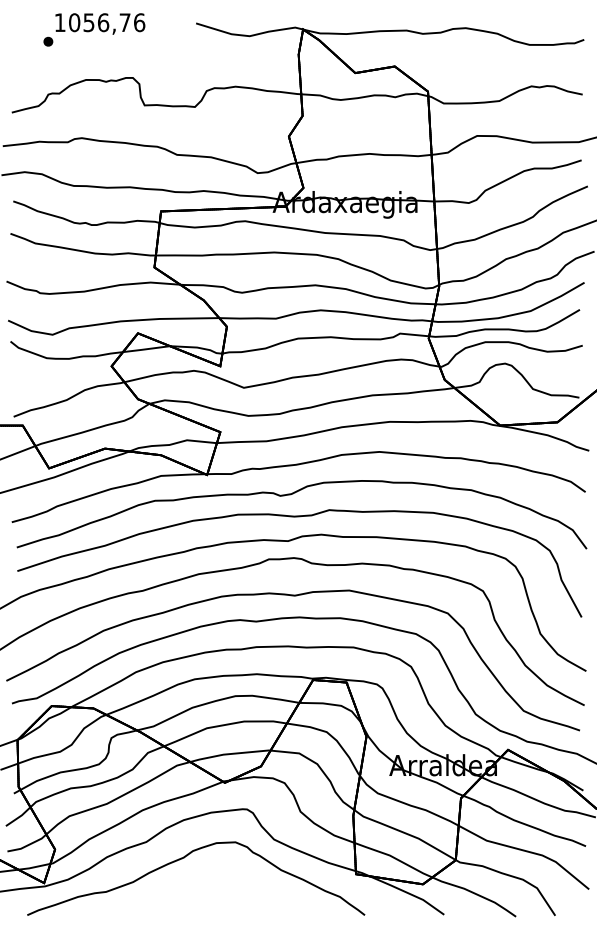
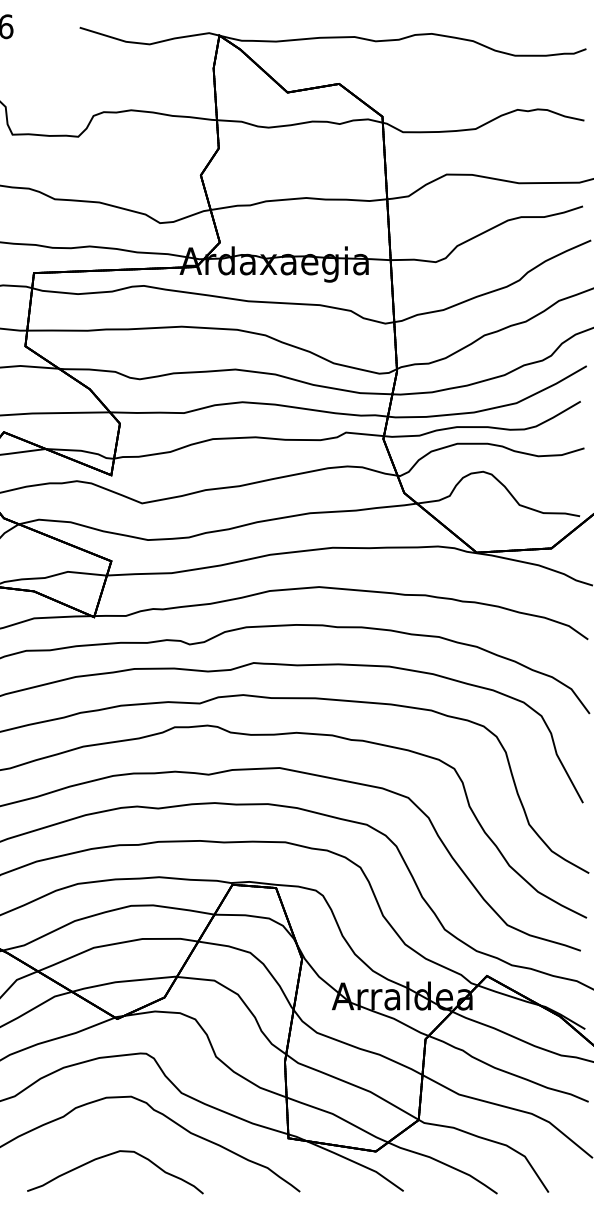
part: (220, 887) -> (111, 1155), added

